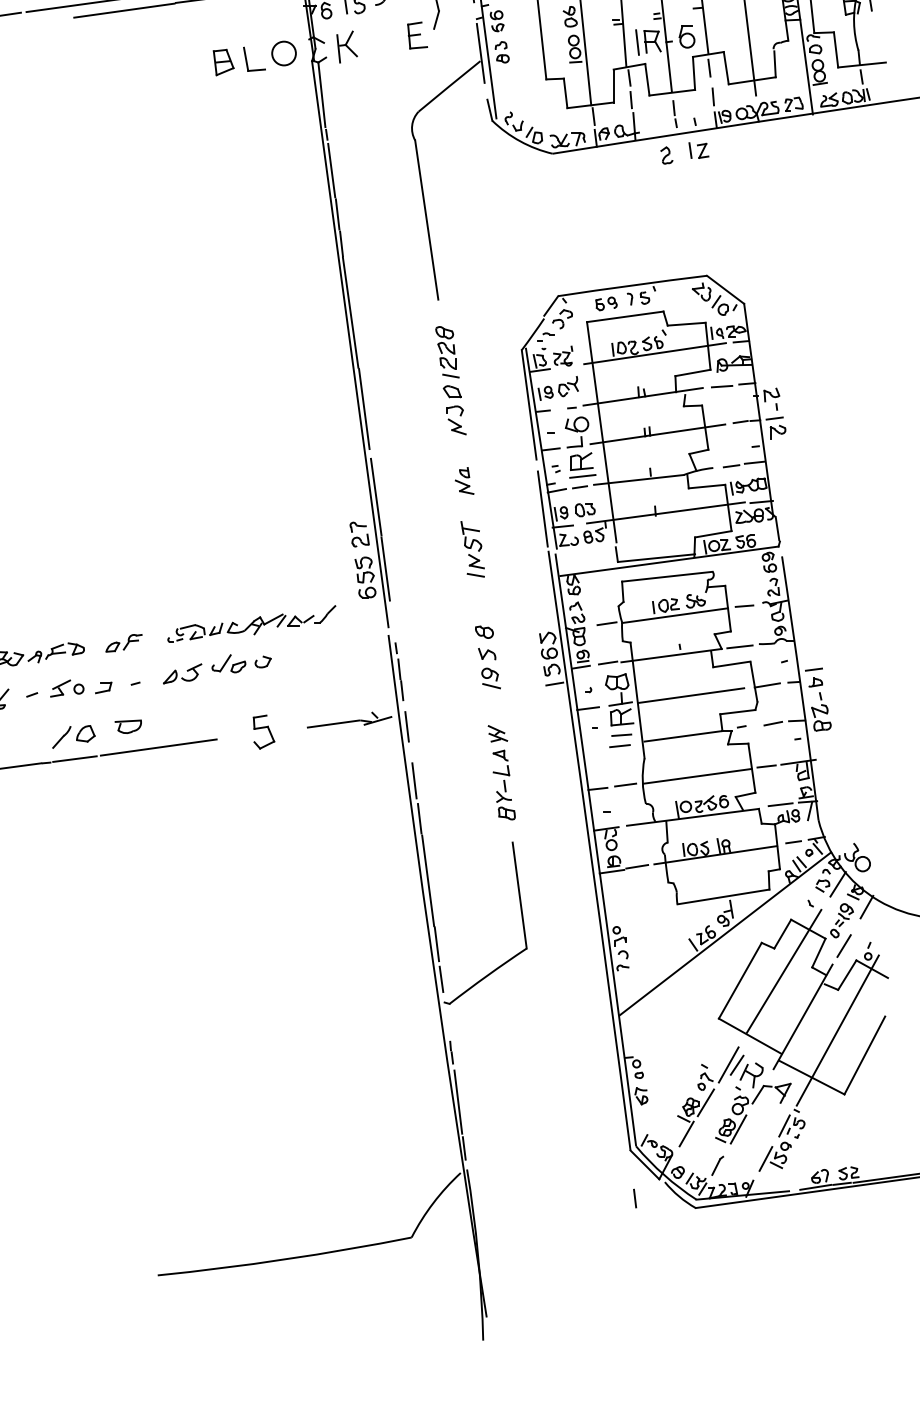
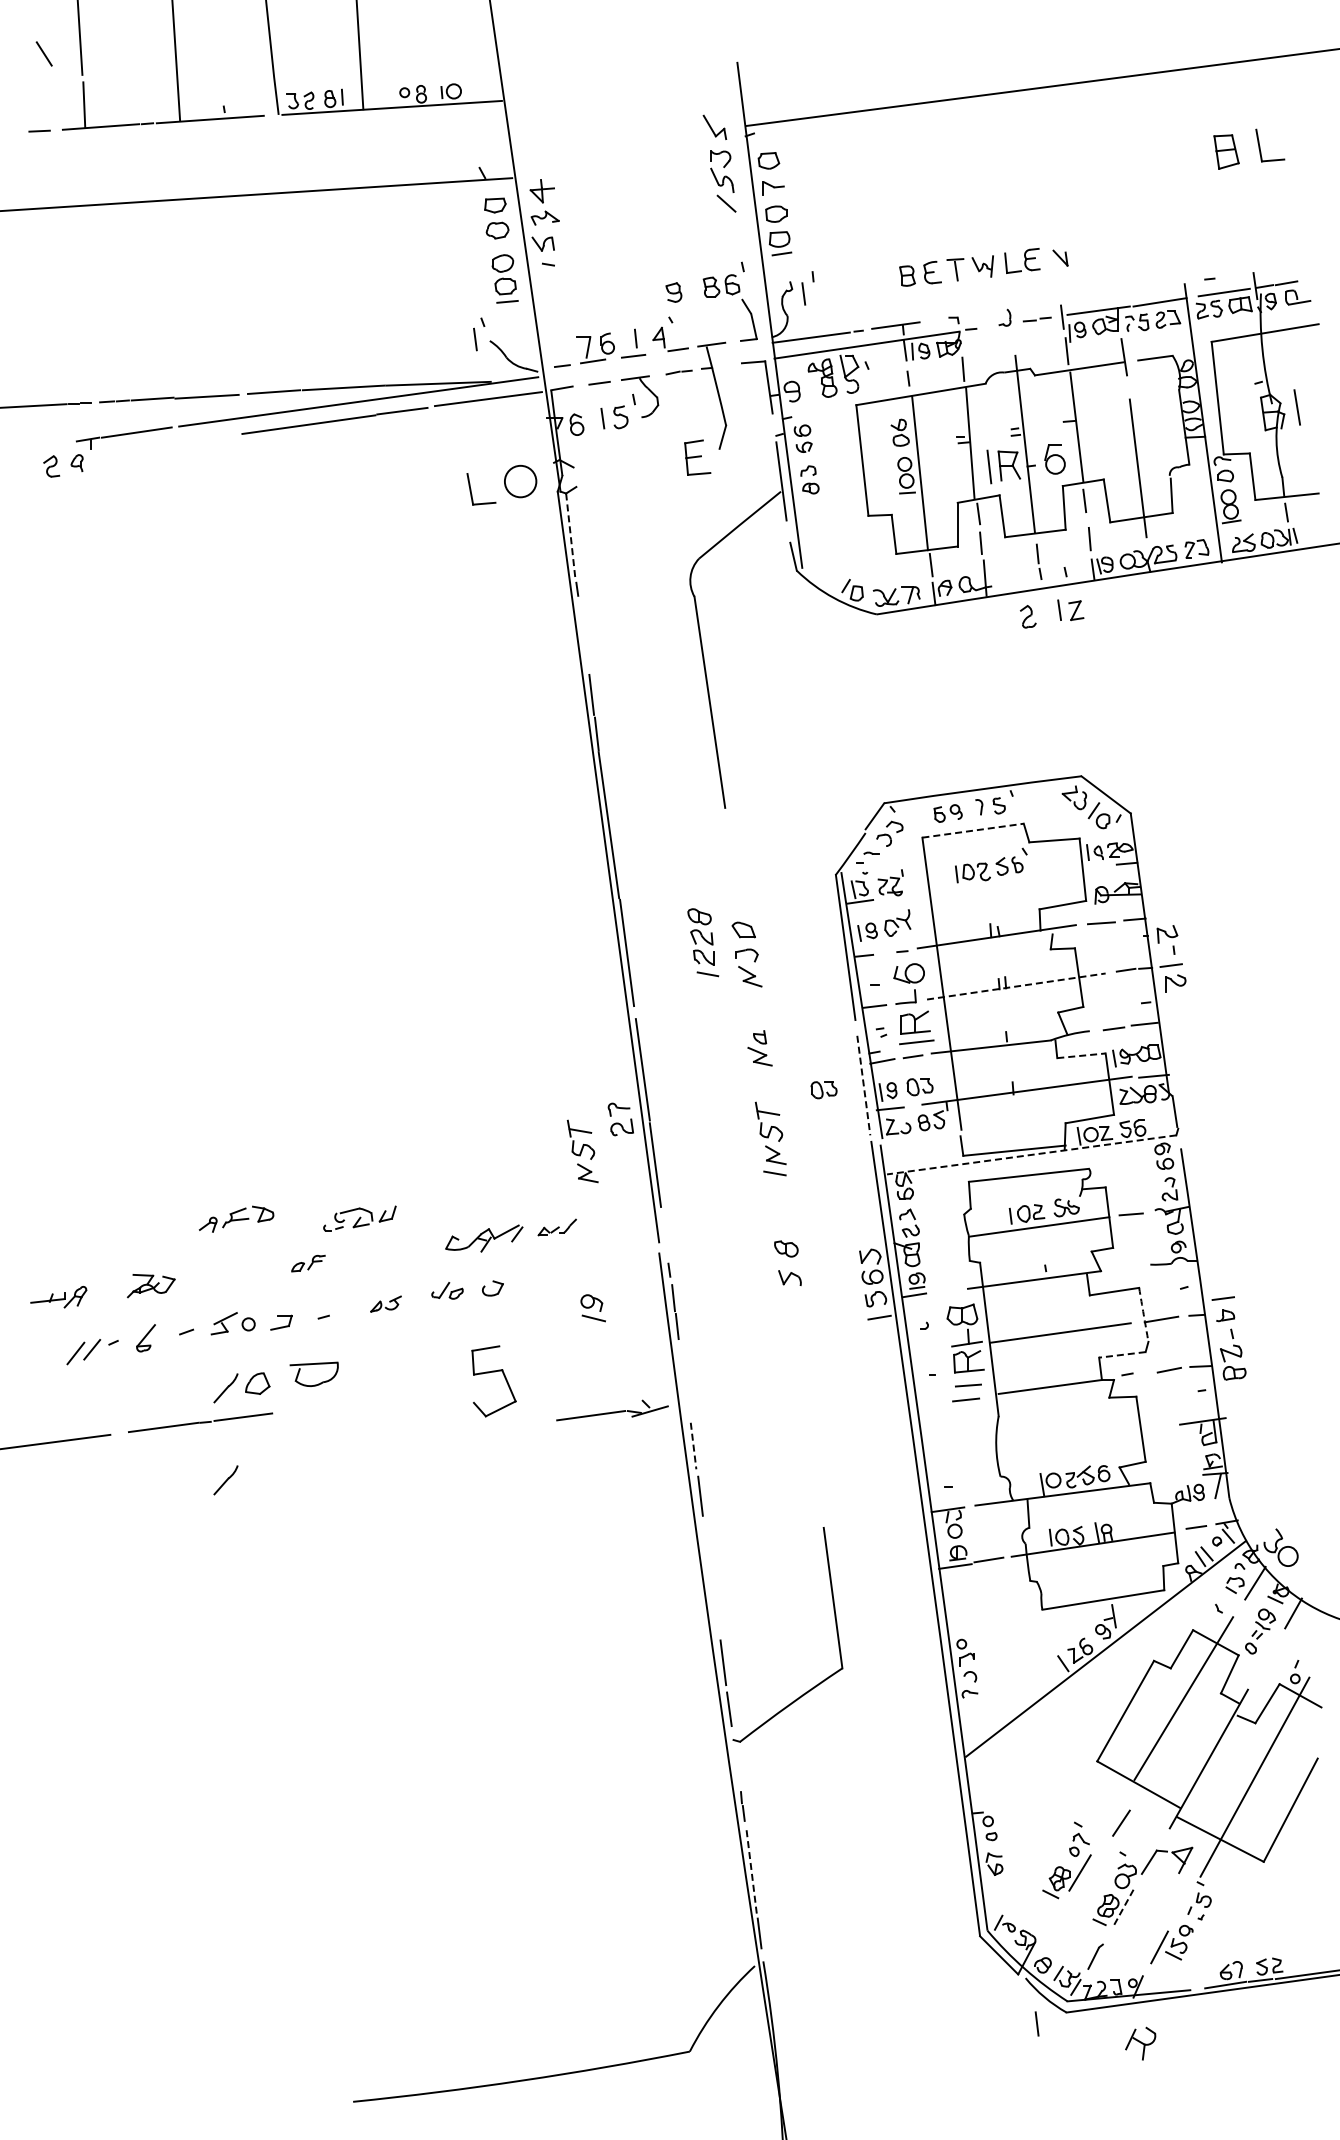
part: (347, 46) -> (604, 472), removed
part: (223, 62) -> (440, 493), removed
line: (321, 94) -> (570, 536), solid -> dashed
part: (513, 121) -> (825, 571), removed
line: (331, 170) -> (583, 636), removed
line: (625, 316) -> (973, 830), solid -> dashed
part: (447, 352) -> (703, 942), moved
line: (654, 353) -> (1012, 879), removed
line: (658, 434) -> (1016, 986), solid -> dashed
line: (707, 486) -> (1081, 1055), solid -> dashed
line: (542, 509) -> (863, 1086), solid -> dashed
part: (512, 512) -> (823, 1090), added
part: (330, 558) -> (582, 1151), added
line: (669, 561) -> (1031, 1154), solid -> dashed
part: (365, 577) -> (628, 1176), removed
part: (311, 616) -> (557, 1227), size x0.6
line: (606, 623) -> (948, 1237), removed
part: (194, 632) -> (359, 1218), moved
part: (124, 643) -> (308, 1263), size x0.7
line: (739, 646) -> (1124, 1268), removed
part: (56, 652) -> (236, 1218), moved
line: (608, 662) -> (950, 1289), removed
part: (228, 663) -> (447, 1290), size x0.7
part: (182, 673) -> (385, 1303), size x0.6
part: (490, 678) -> (592, 1308), moved
arc: (753, 681) -> (1143, 1314), solid -> dashed
line: (587, 708) -> (923, 1350), removed
line: (737, 711) -> (1121, 1354), solid -> dashed
part: (349, 720) -> (612, 1410), moved
part: (127, 726) -> (313, 1374), size x1.4
line: (406, 726) -> (683, 1373), removed
part: (263, 732) -> (493, 1381), size x1.6
part: (498, 733) -> (804, 1383), removed
line: (158, 747) -> (354, 1401), removed
line: (766, 766) -> (1160, 1426), removed
line: (697, 775) -> (1069, 1439), removed
line: (414, 781) -> (693, 1446), solid -> dashed
part: (504, 784) -> (812, 1451), removed
line: (625, 784) -> (973, 1451), removed
line: (597, 788) -> (936, 1456), removed
line: (780, 804) -> (1178, 1477), removed
part: (61, 806) -> (225, 1480), added
line: (428, 880) -> (711, 1578), removed
line: (844, 945) -> (1263, 1664), removed
line: (728, 1064) -> (1110, 1822), removed
part: (751, 1075) -> (1140, 2043), moved
line: (458, 1102) -> (751, 1872), solid -> dashed
line: (784, 1125) -> (1184, 1903), removed
line: (738, 1129) -> (1123, 1908), solid -> dashed
line: (686, 1134) -> (1054, 1914), removed
line: (634, 1198) -> (1036, 2023), moved

